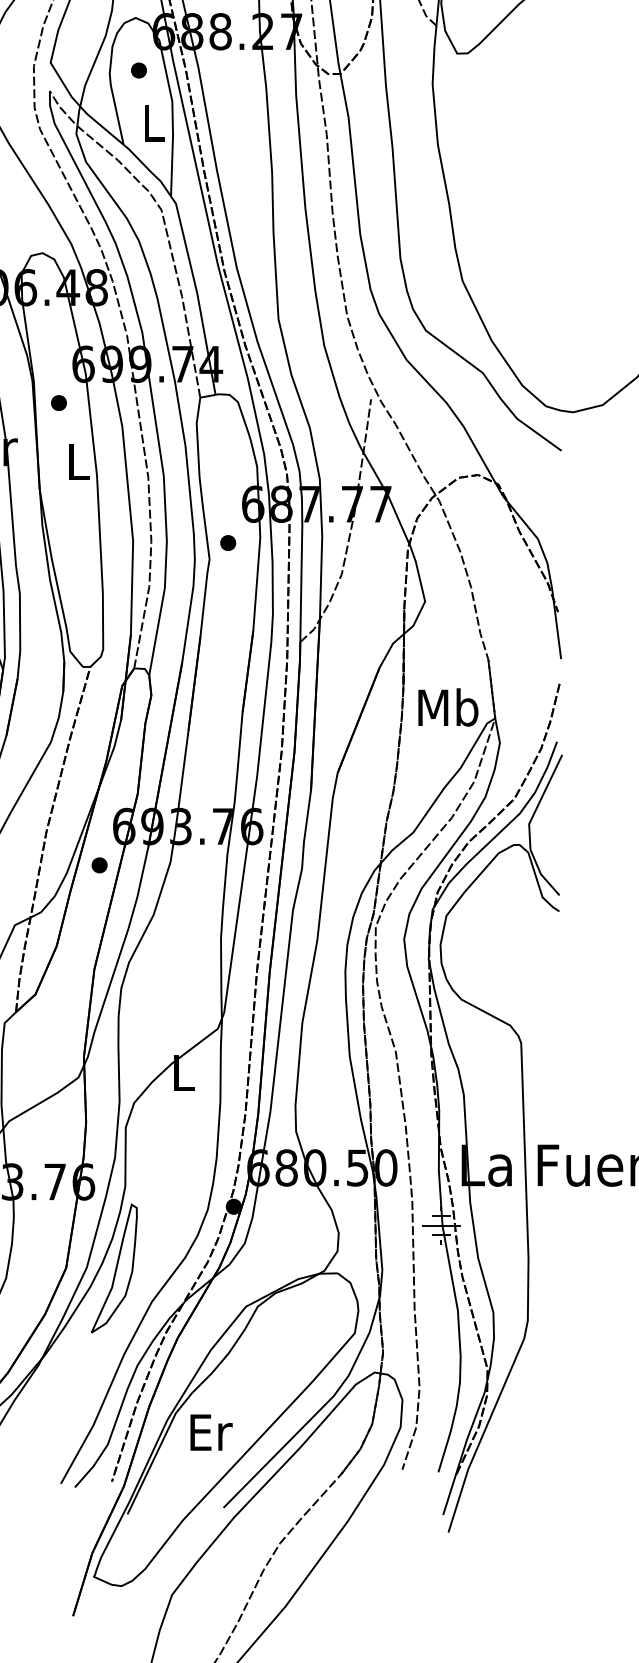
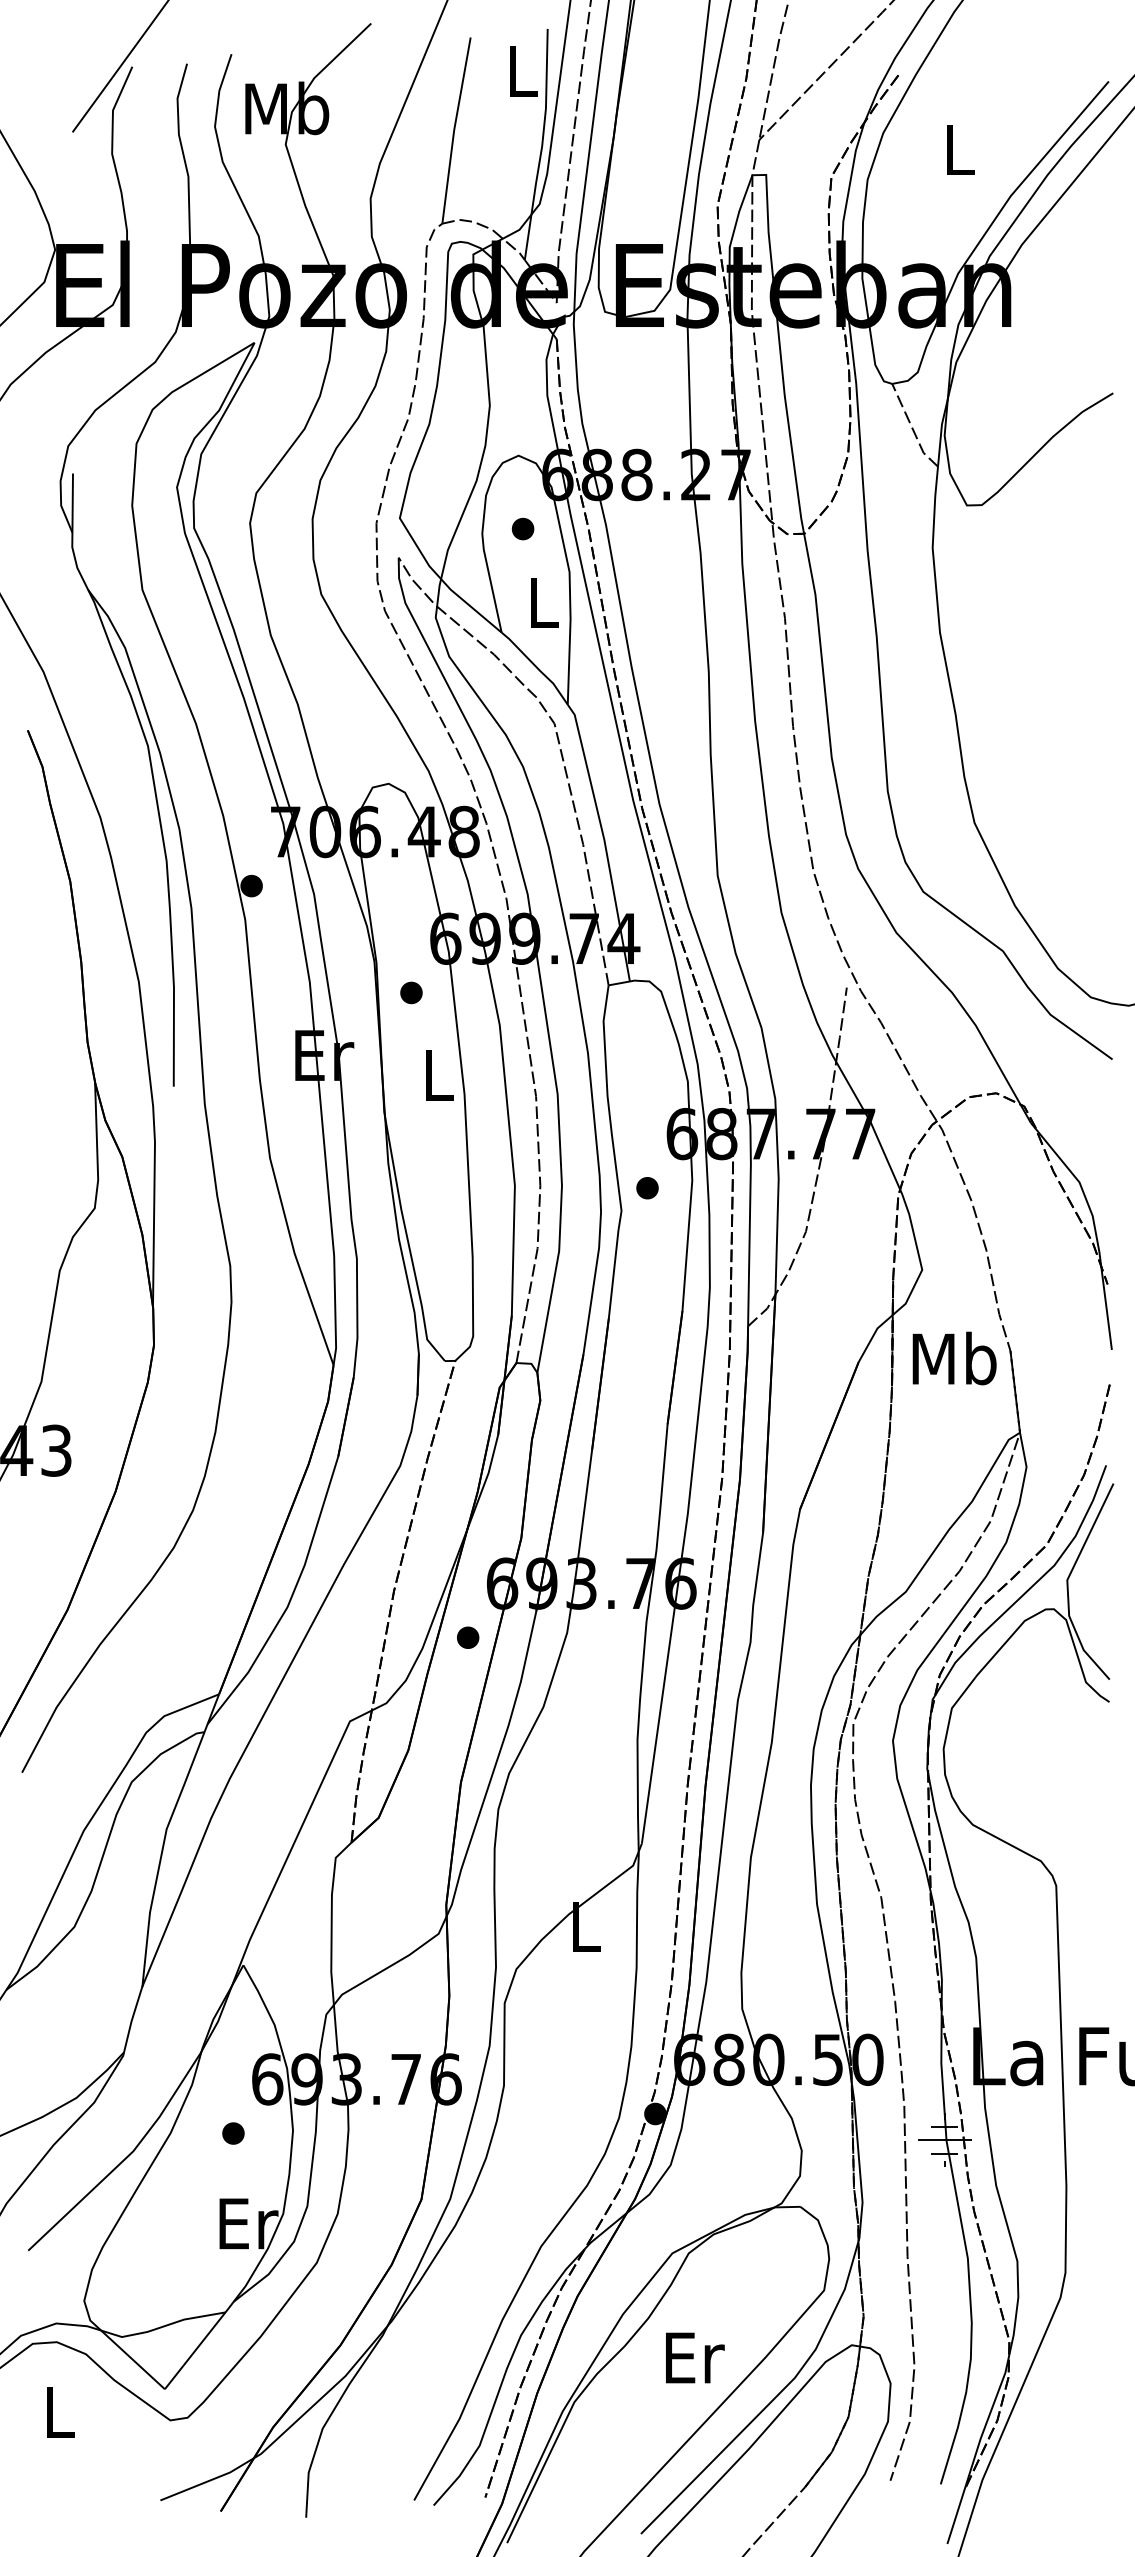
text: (448, 707) -> (954, 1358), moved
part: (114, 1268) -> (488, 2199), removed
text: (211, 1432) -> (695, 2357), moved

